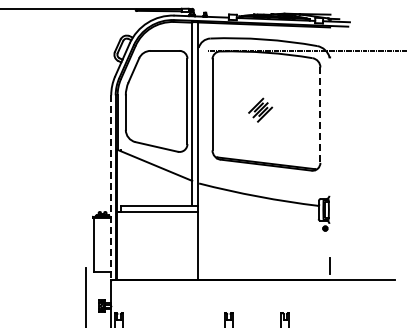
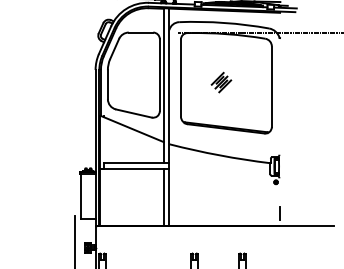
line: (320, 115) -> (271, 87), dashed -> solid
line: (111, 188) -> (95, 148), dashed -> solid
line: (191, 245) -> (163, 196), added

